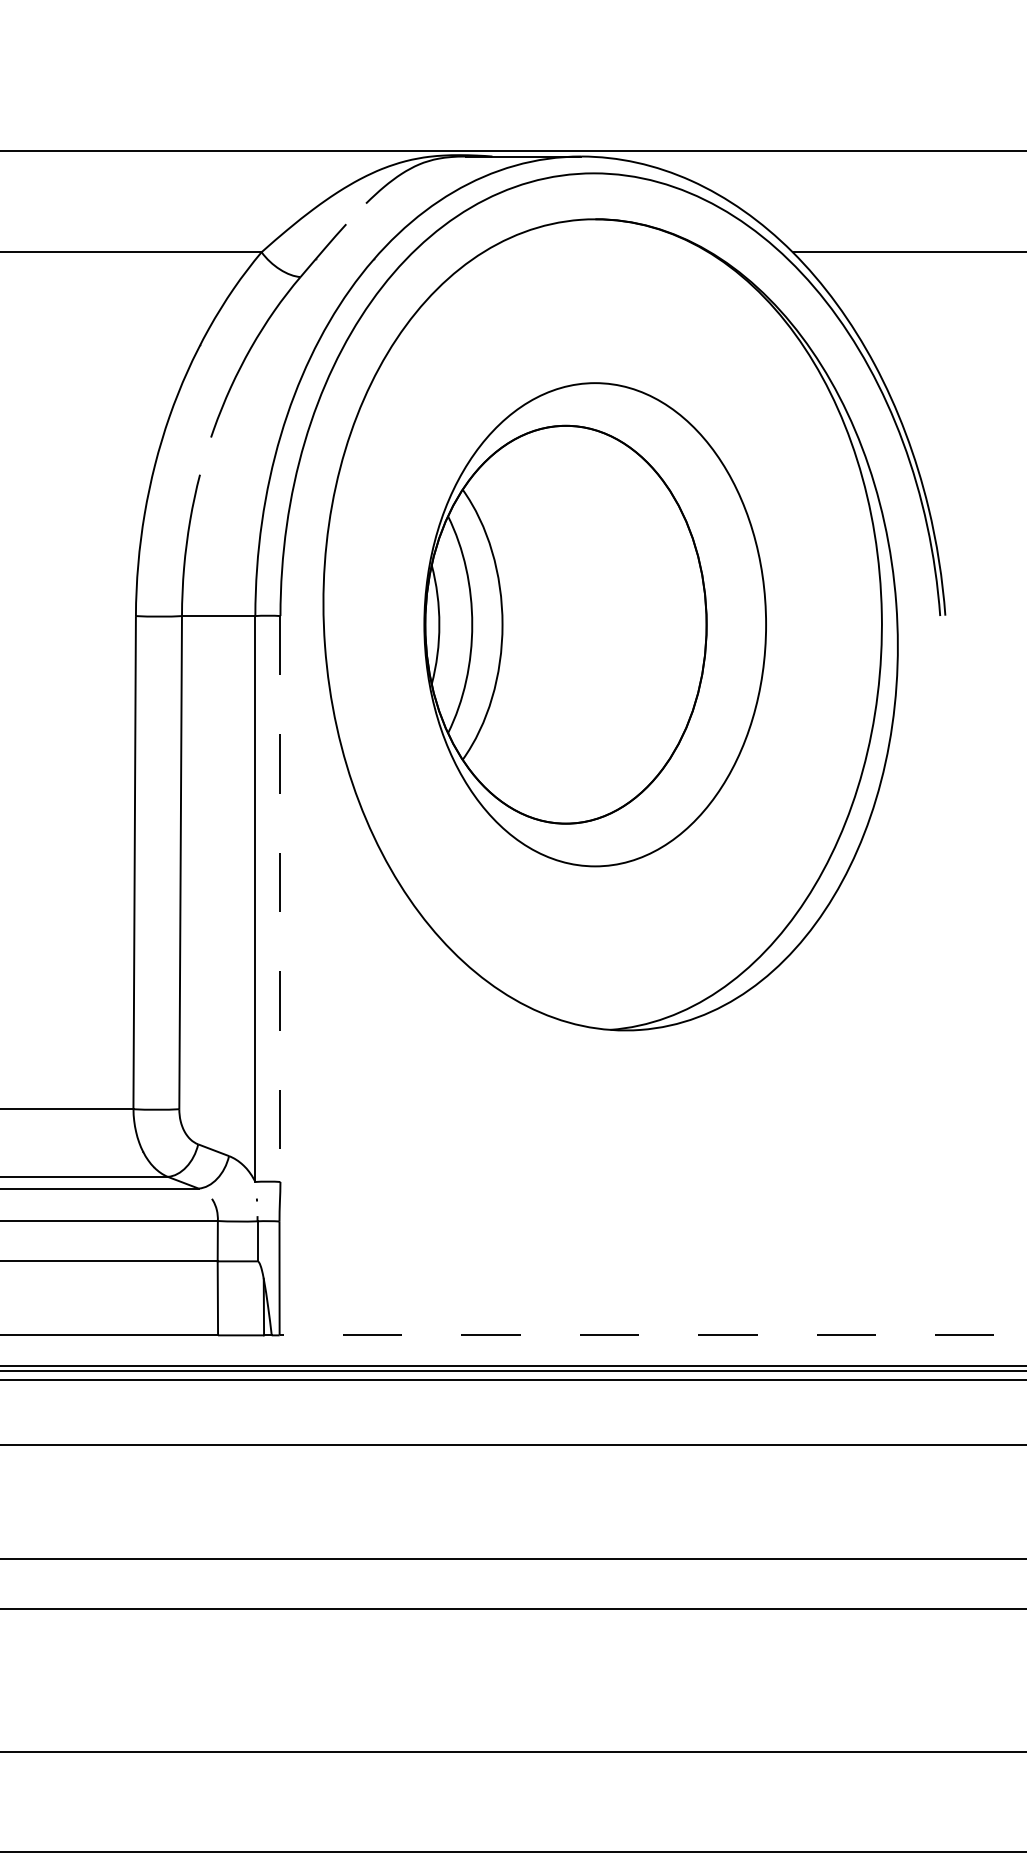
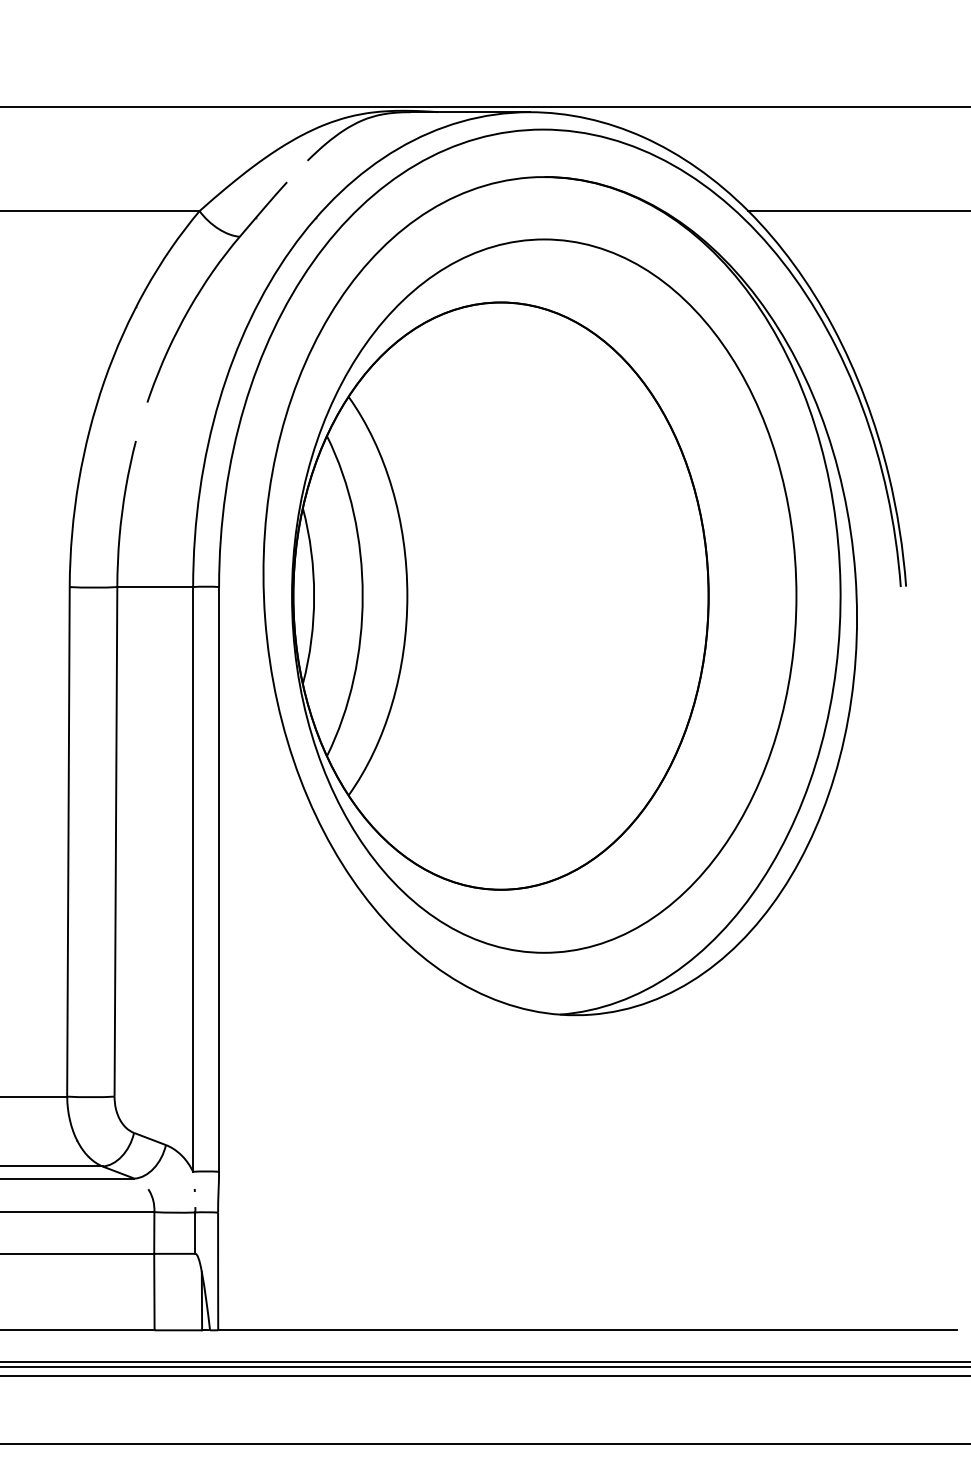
part: (595, 624) -> (544, 595), size x1.43
line: (280, 899) -> (219, 879), dashed -> solid
line: (636, 1335) -> (586, 1330), dashed -> solid

